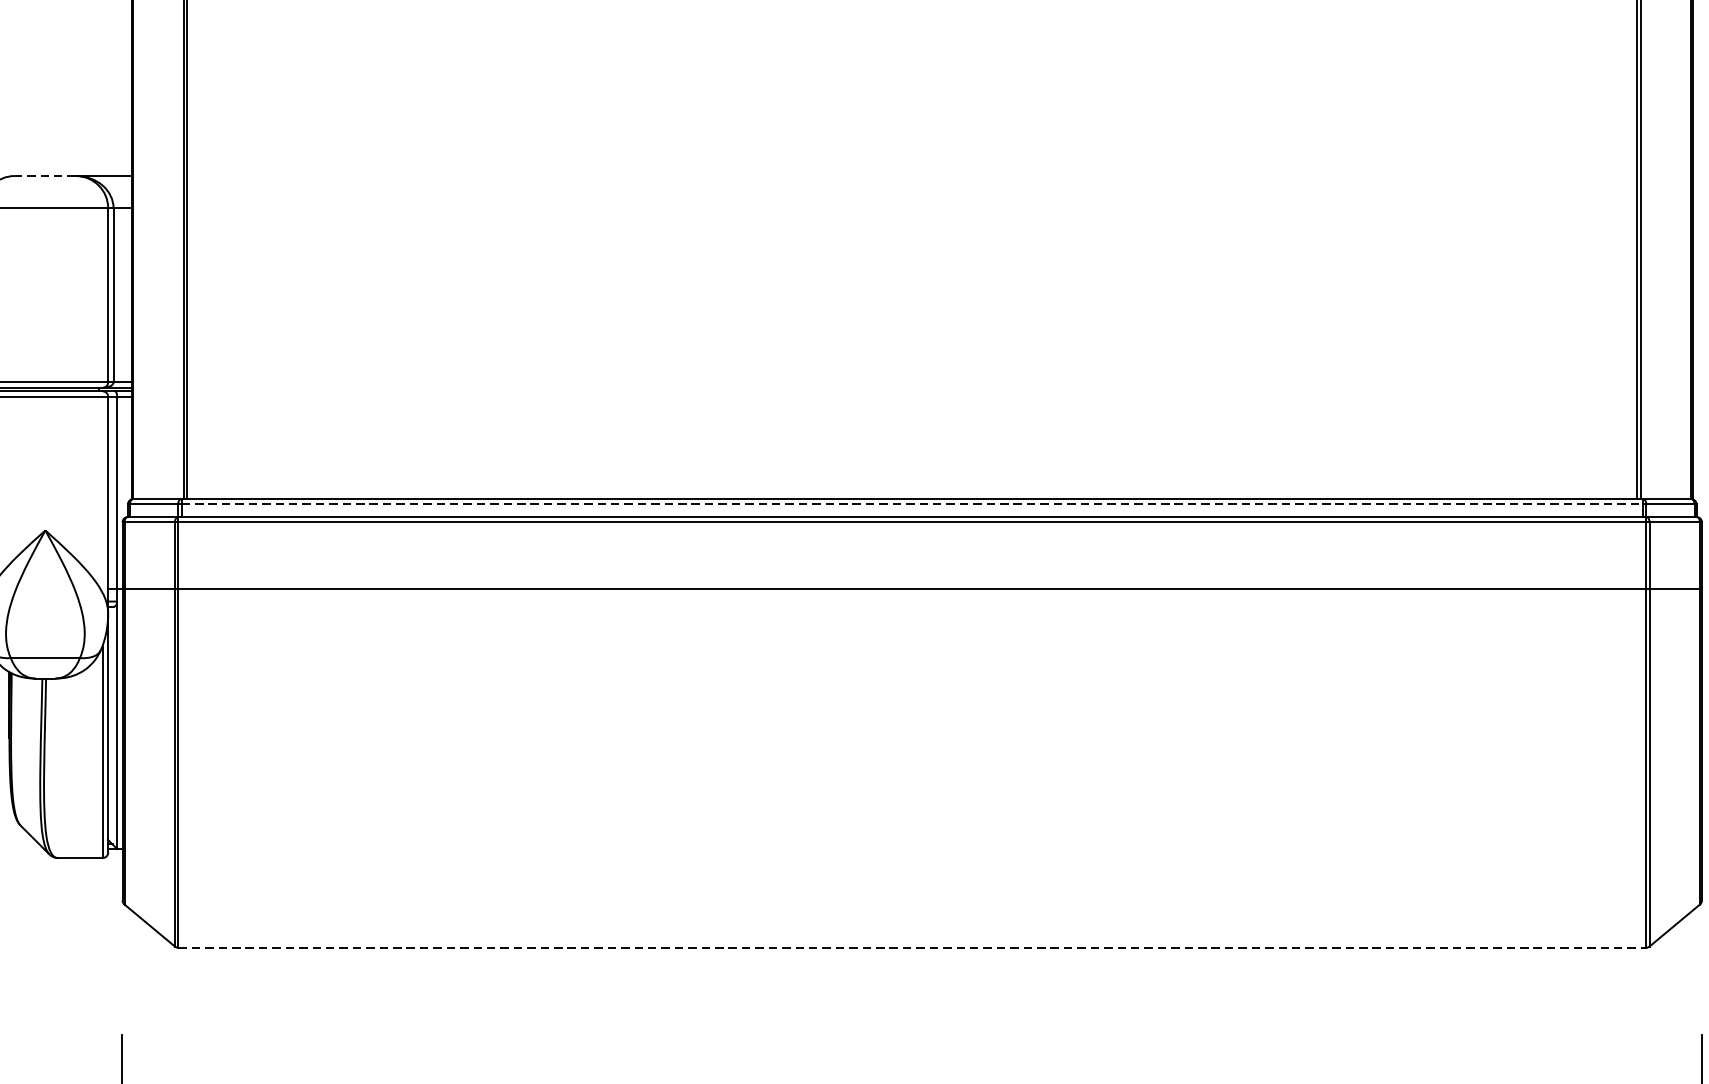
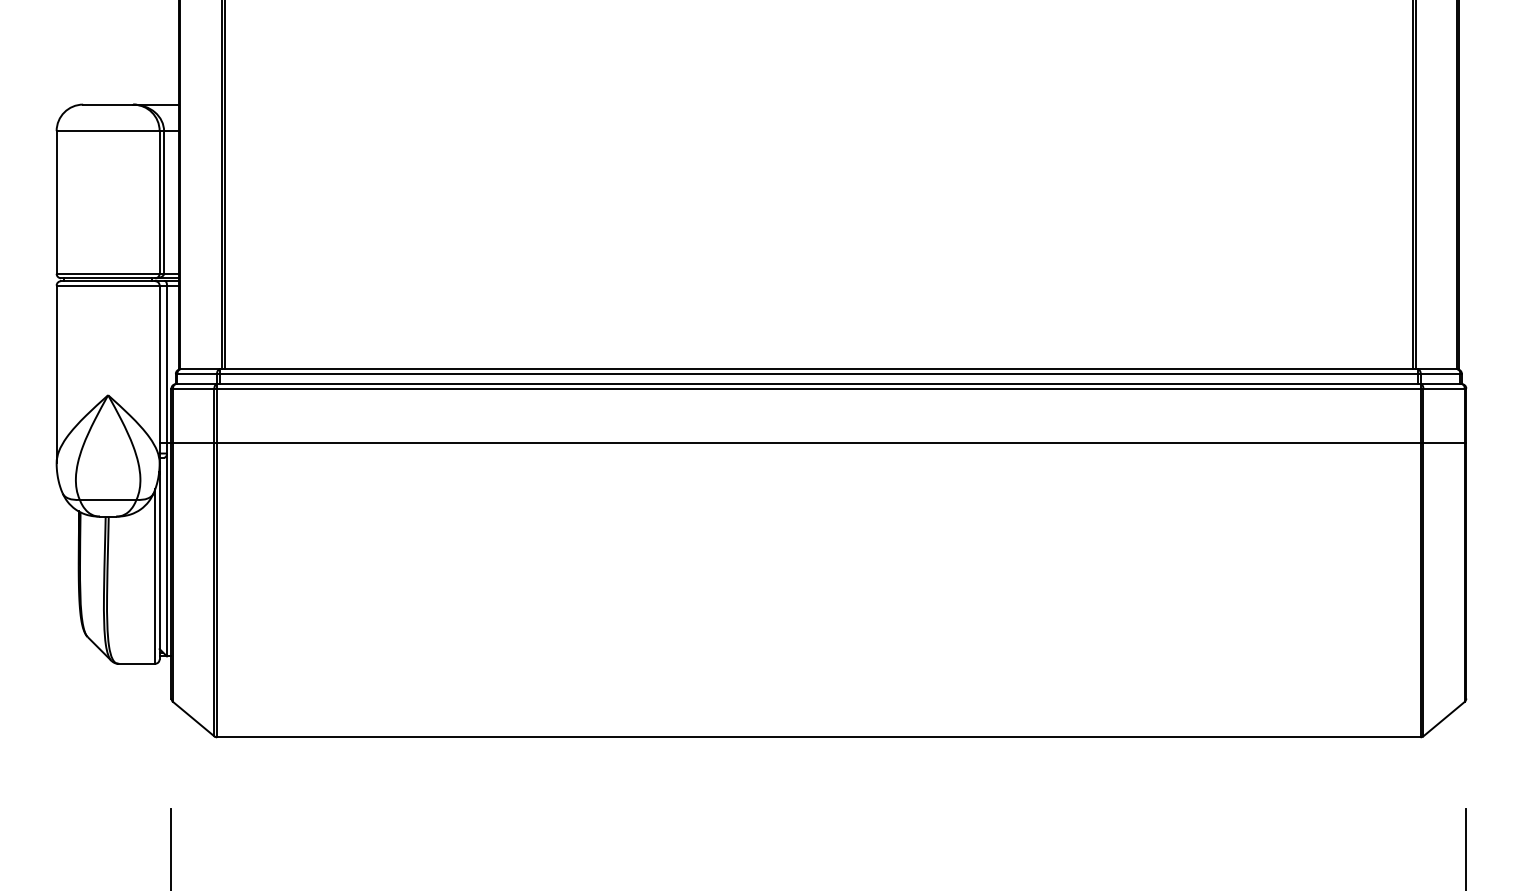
line: (44, 175) -> (107, 104), dashed -> solid
line: (913, 503) -> (819, 373), dashed -> solid
line: (911, 947) -> (818, 737), dashed -> solid

